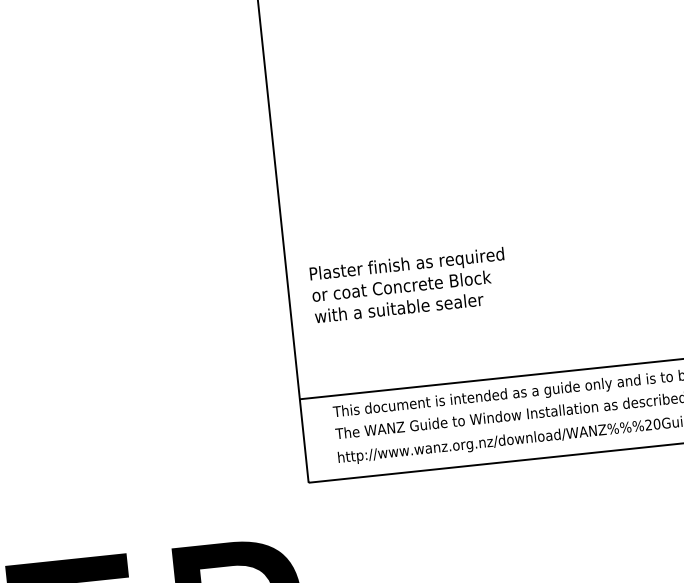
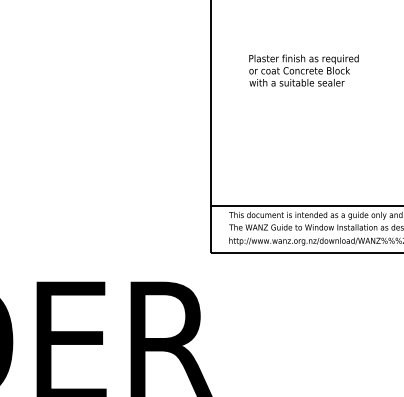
text: (408, 285) -> (303, 70), moved

